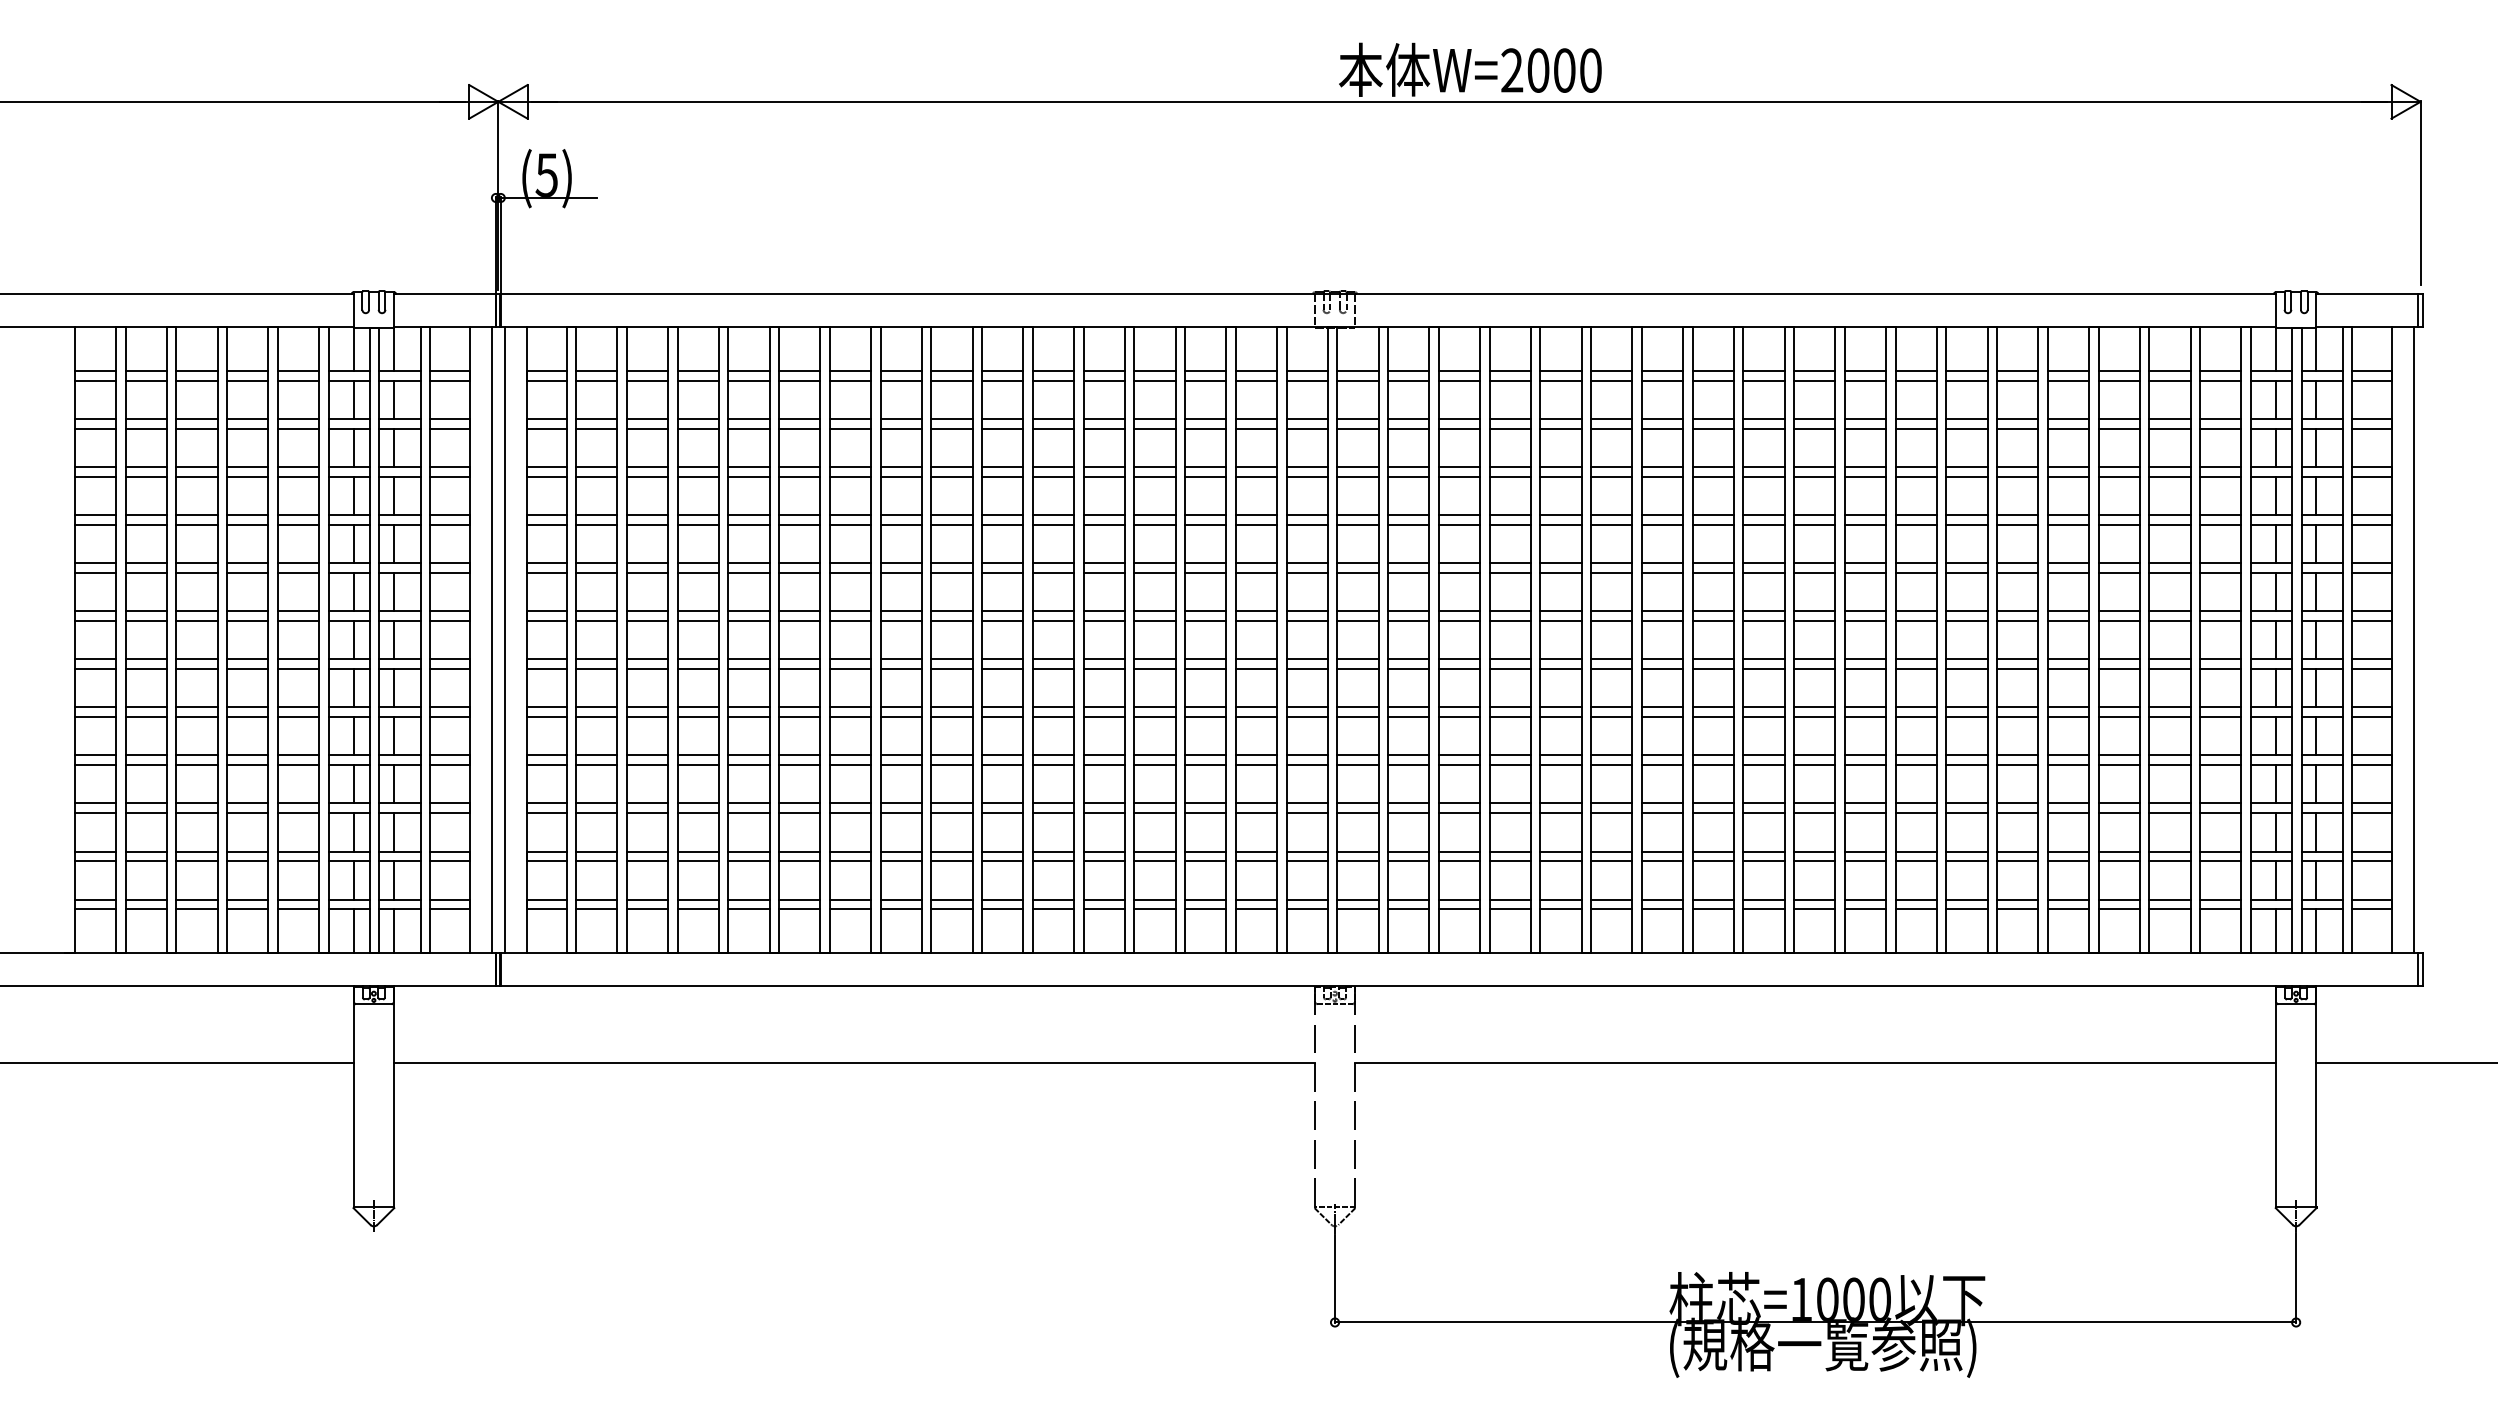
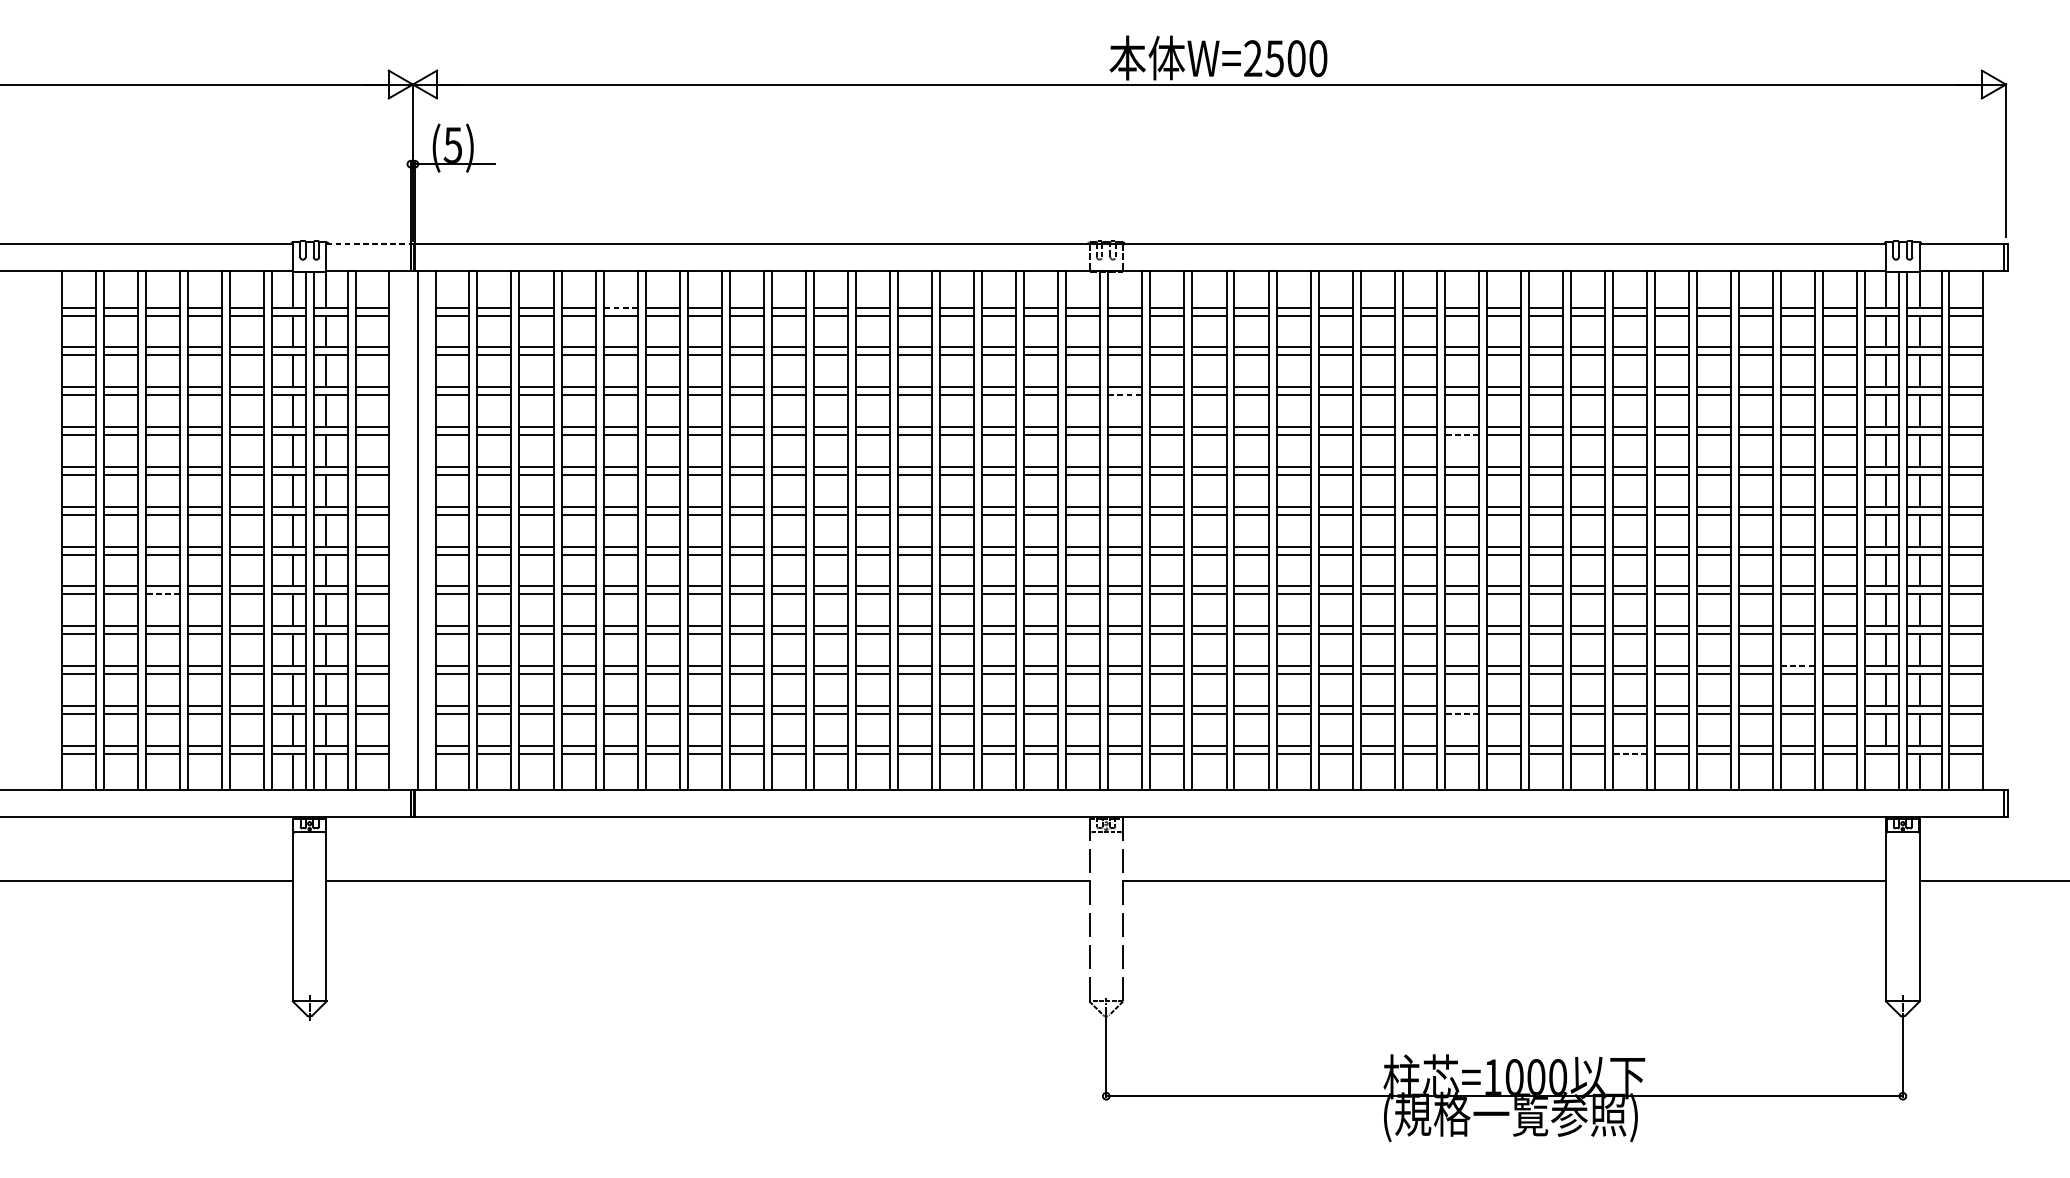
text: (1538, 70) -> (1274, 58), W=2000 -> W=2500
line: (445, 294) -> (369, 244), solid -> dashed
line: (749, 370) -> (621, 307), solid -> dashed
line: (1358, 476) -> (1125, 395), solid -> dashed
line: (1763, 524) -> (1461, 434), solid -> dashed
line: (492, 639) -> (408, 530), removed
line: (2414, 639) -> (2000, 530), removed
line: (196, 716) -> (162, 593), solid -> dashed
line: (2169, 803) -> (1797, 666), solid -> dashed
line: (1763, 861) -> (1461, 714), solid -> dashed
line: (1966, 909) -> (1629, 753), solid -> dashed
line: (2275, 931) -> (1885, 772), removed

